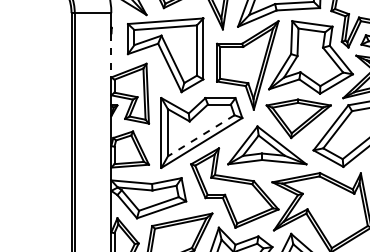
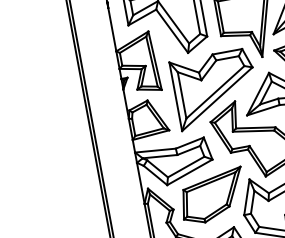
line: (111, 55) -> (112, 29), dashed -> solid
line: (200, 136) -> (214, 93), dashed -> solid

